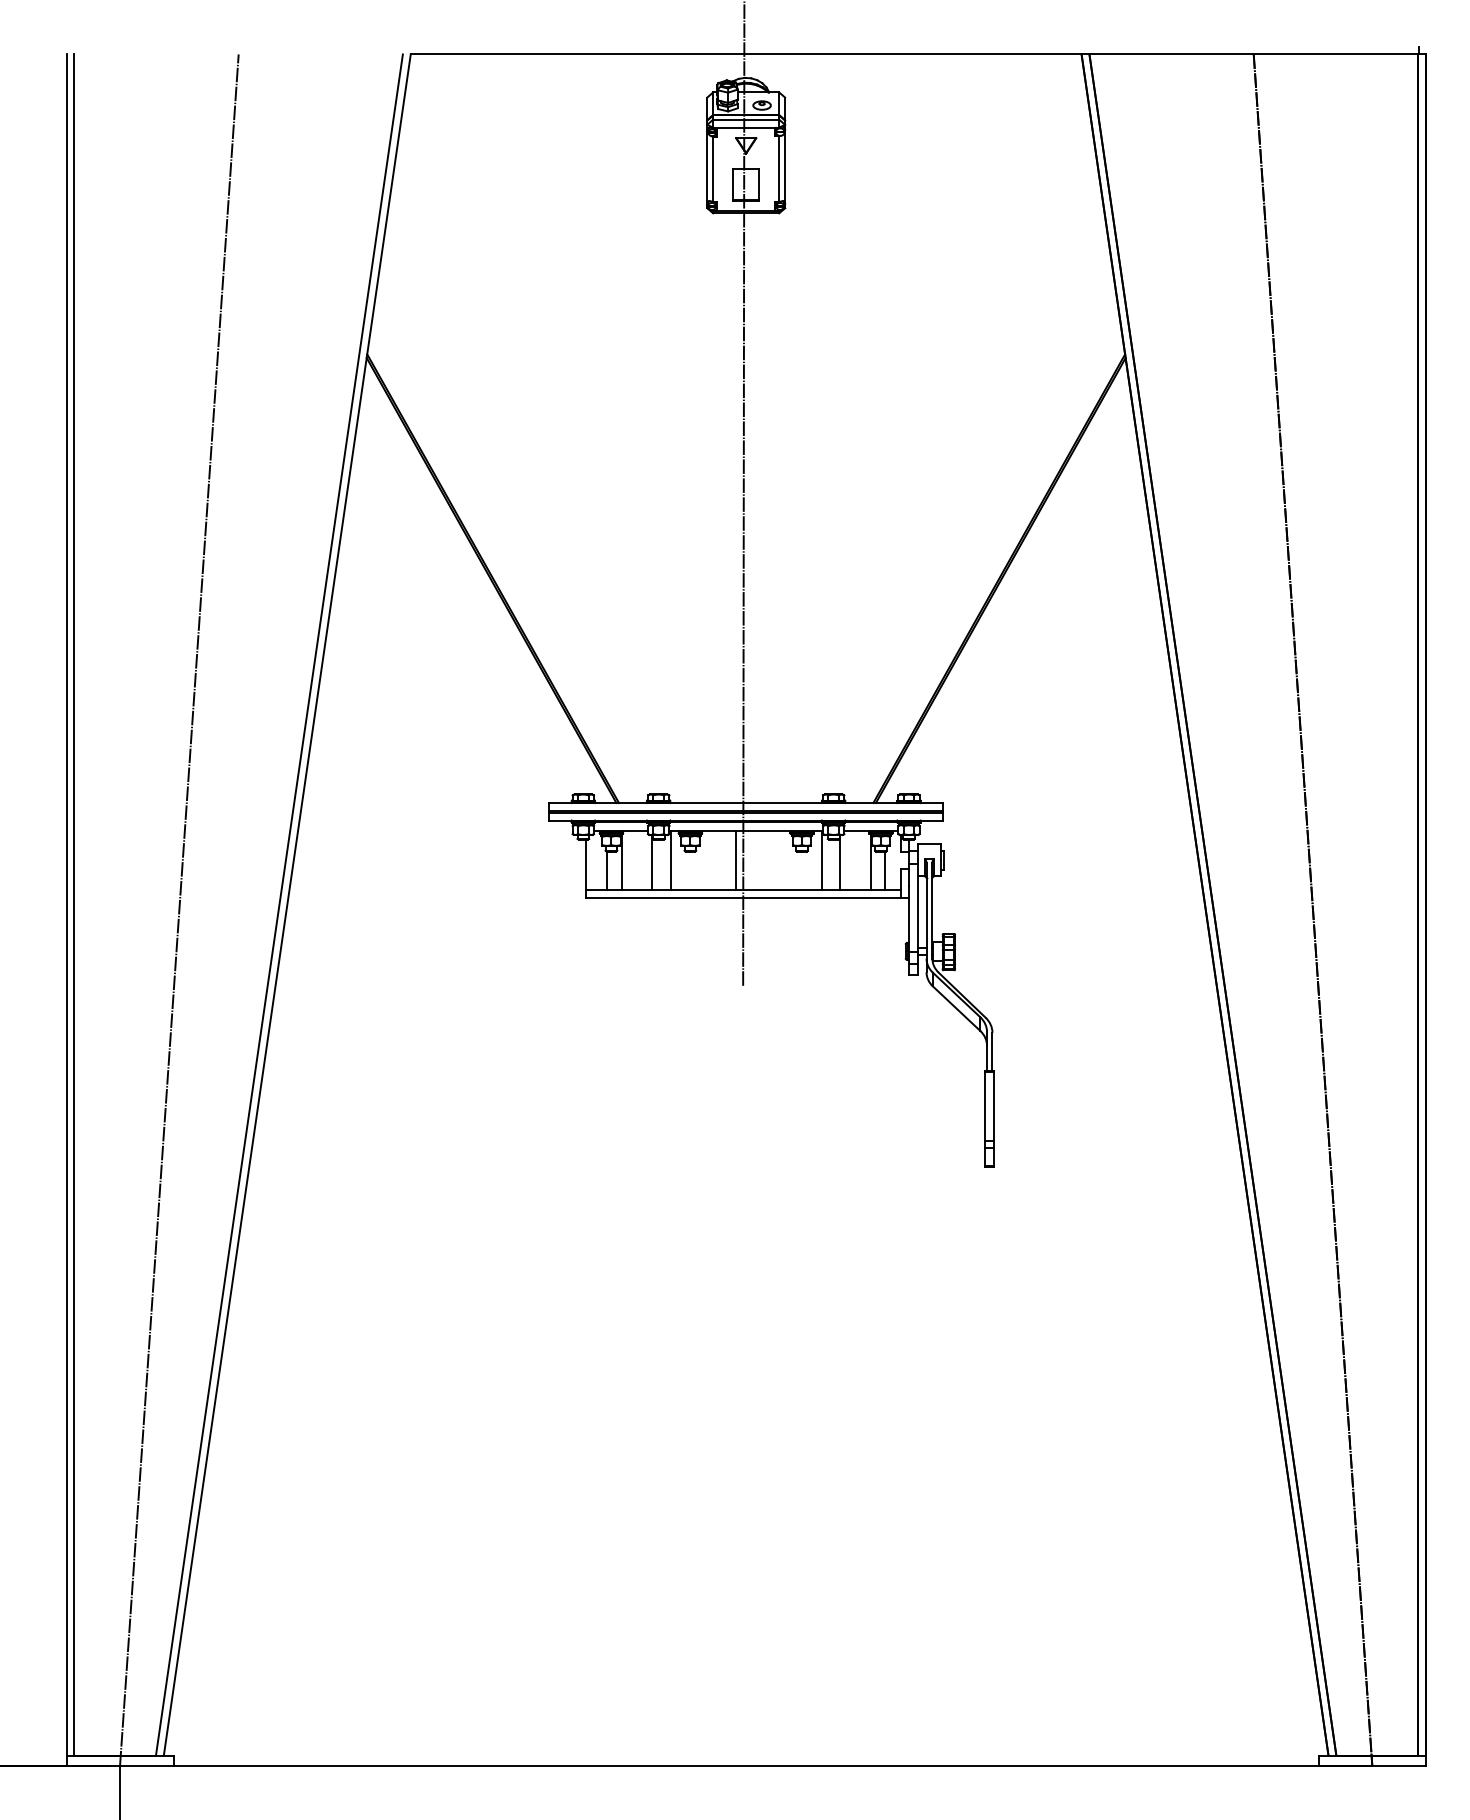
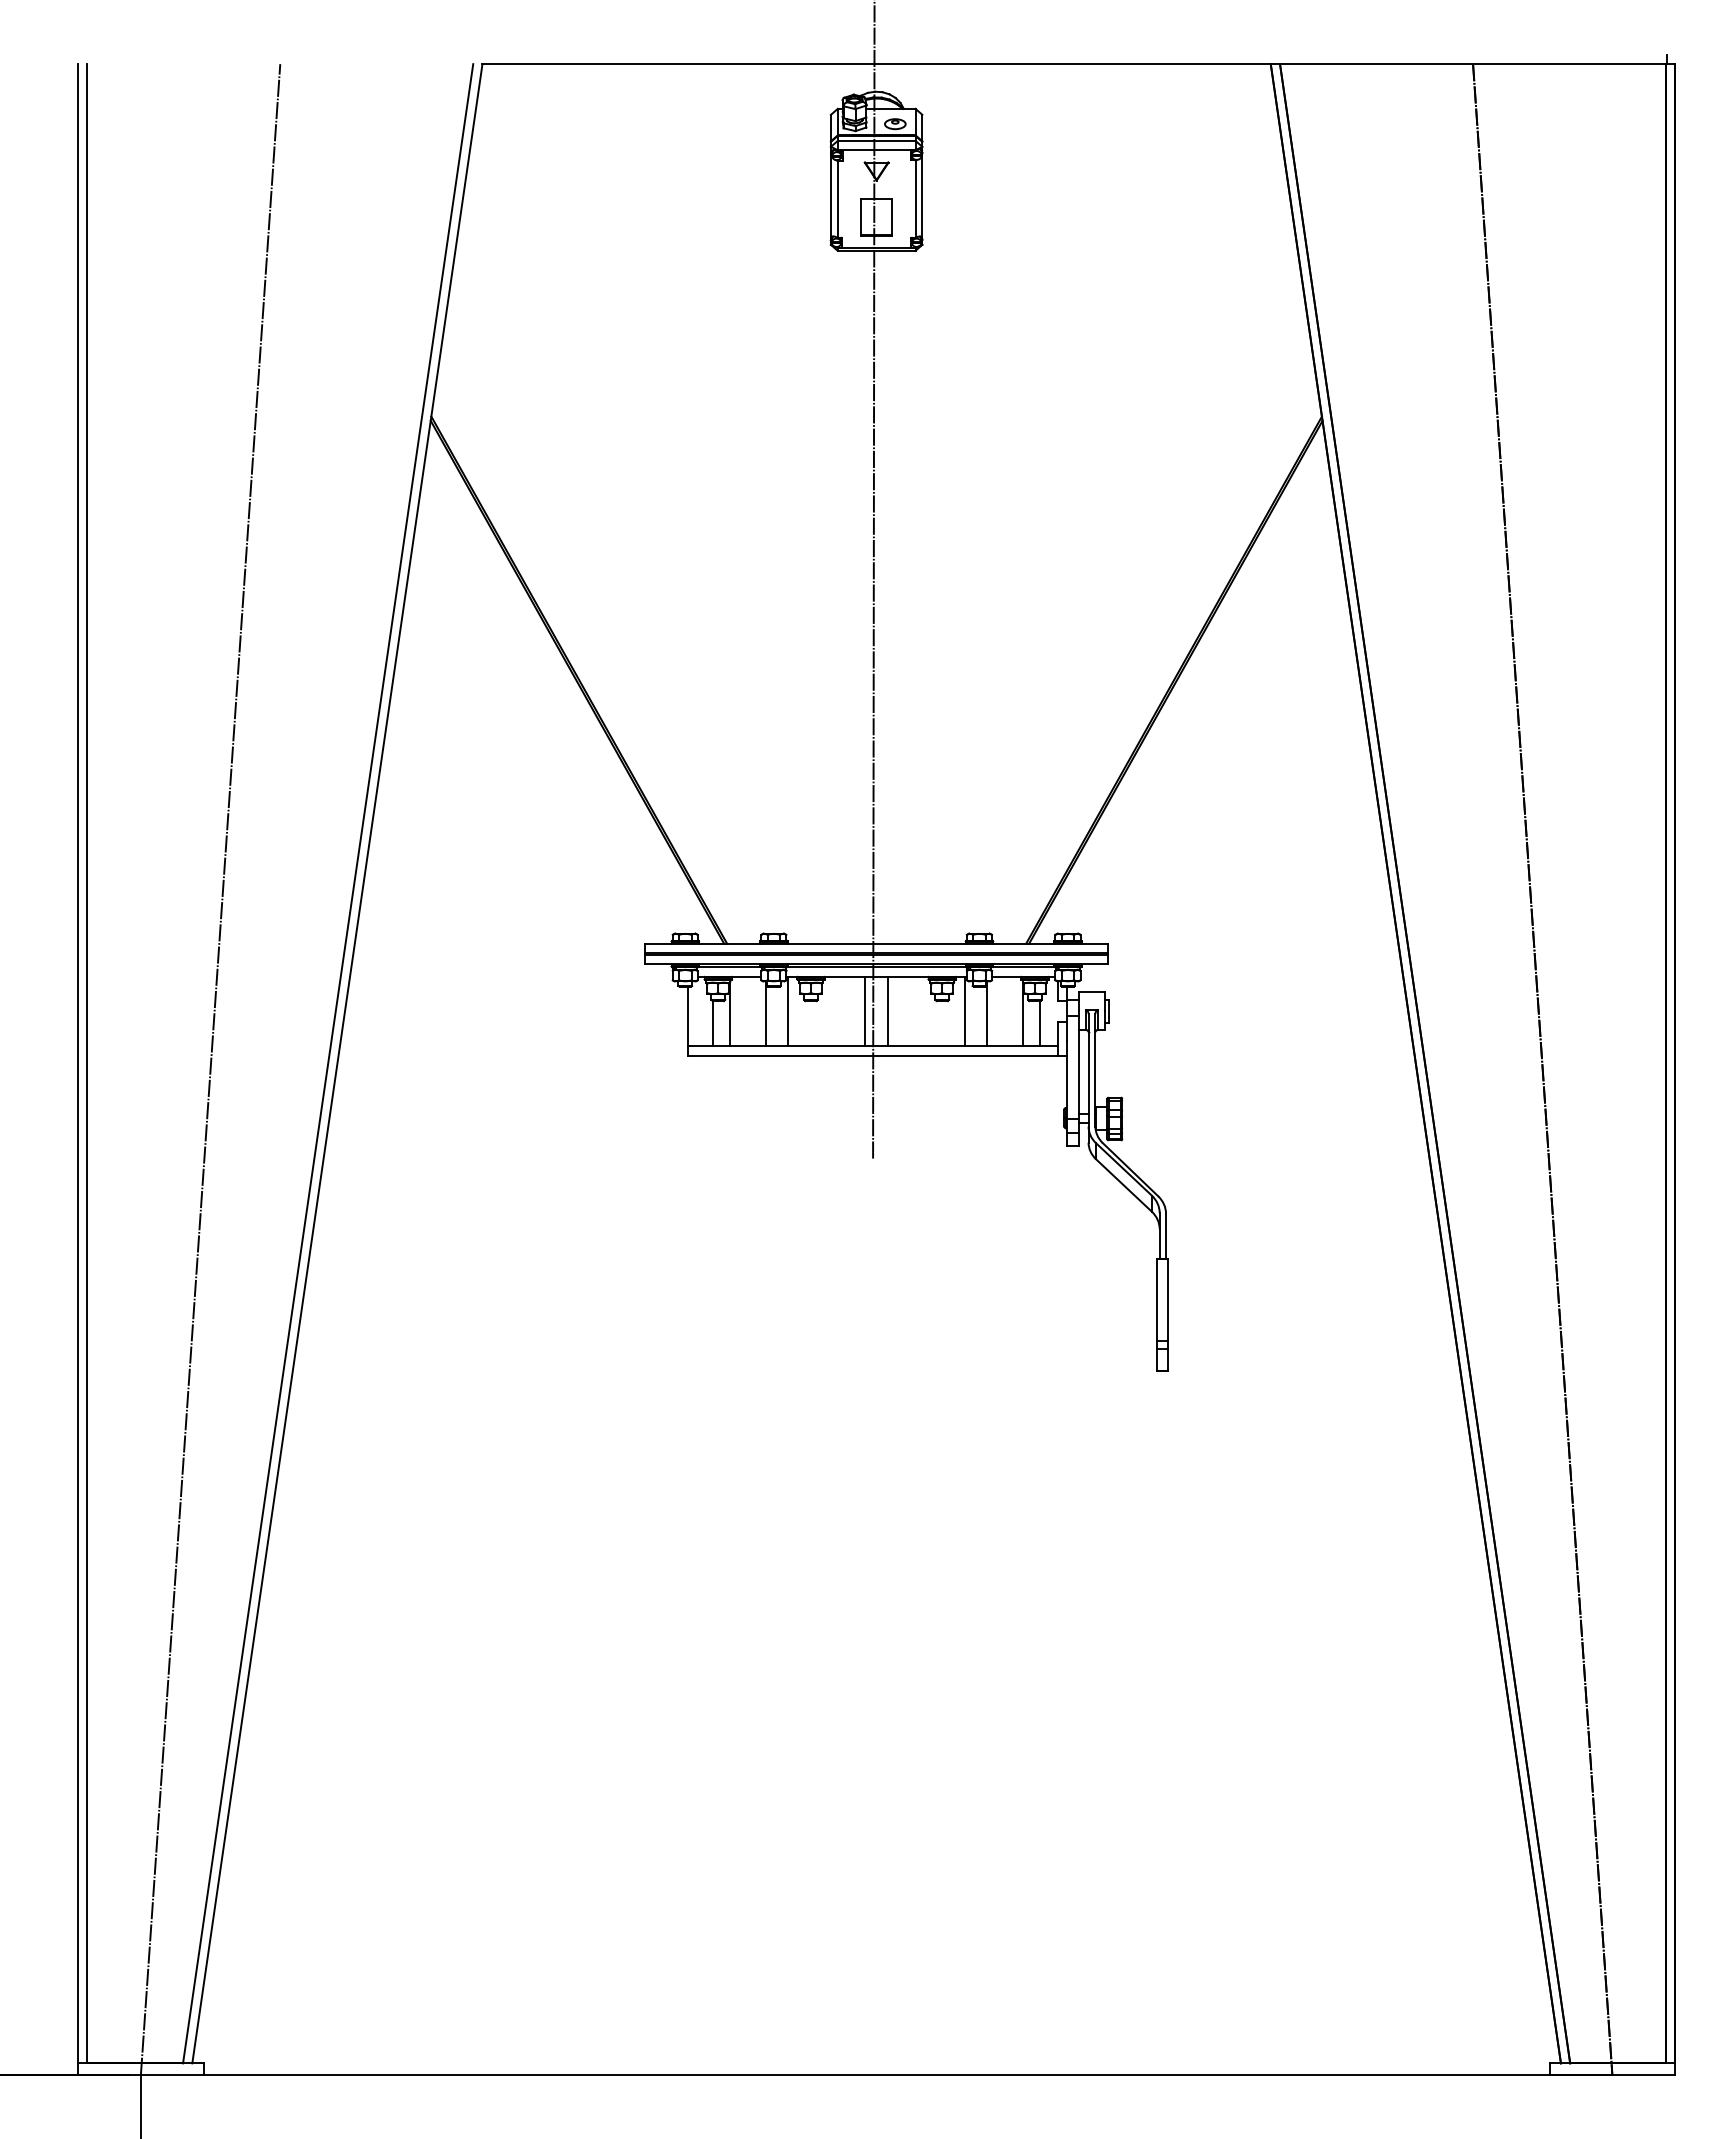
line: (756, 859) -> (888, 1010), added

